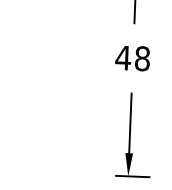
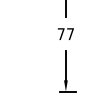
text: (132, 59) -> (65, 34), 48 -> 77

